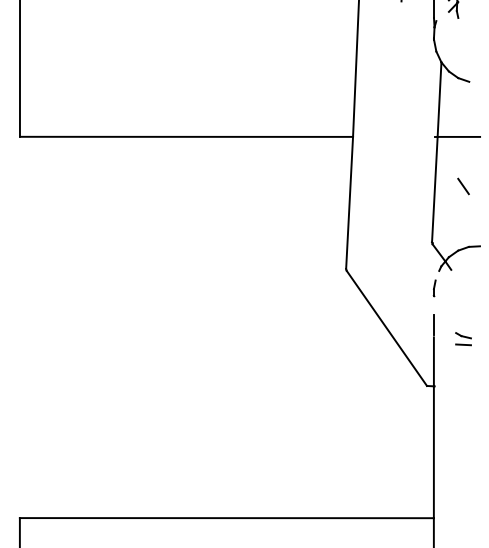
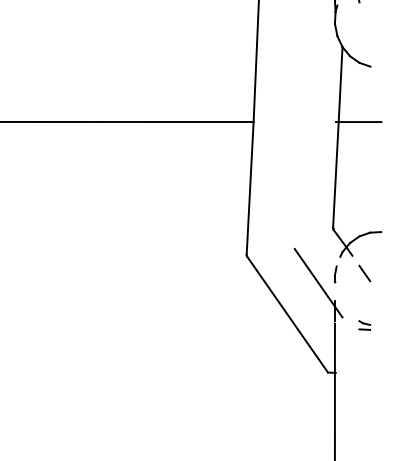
line: (463, 186) -> (364, 273), moved
line: (417, 297) -> (318, 283), added
part: (463, 339) -> (364, 325), size x0.71

